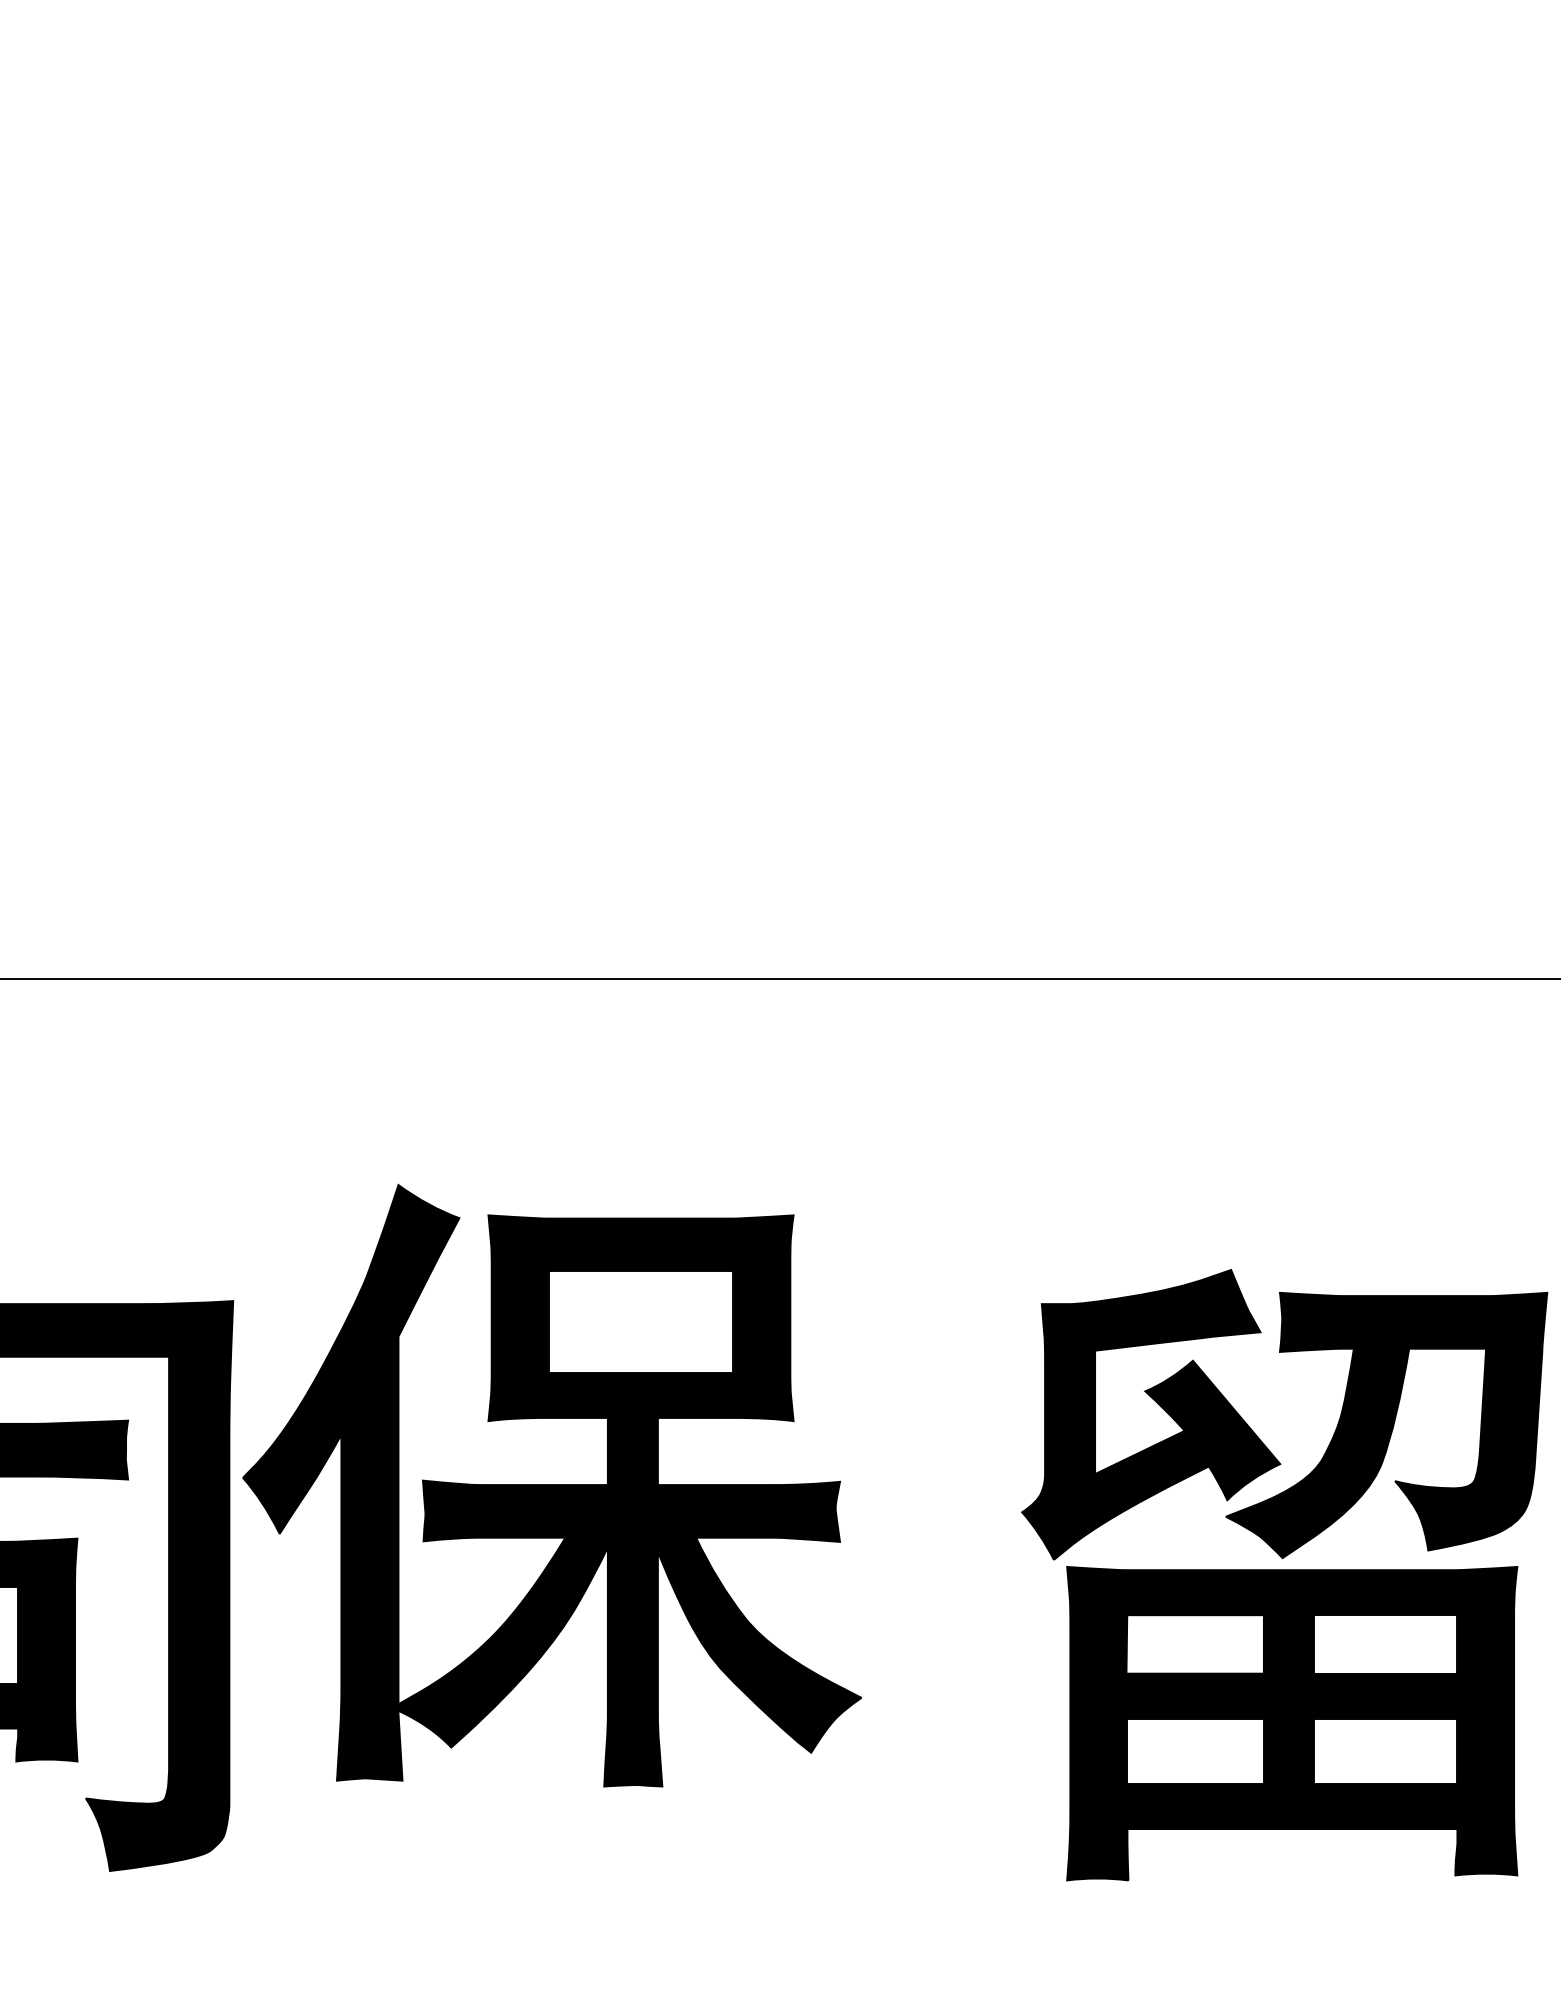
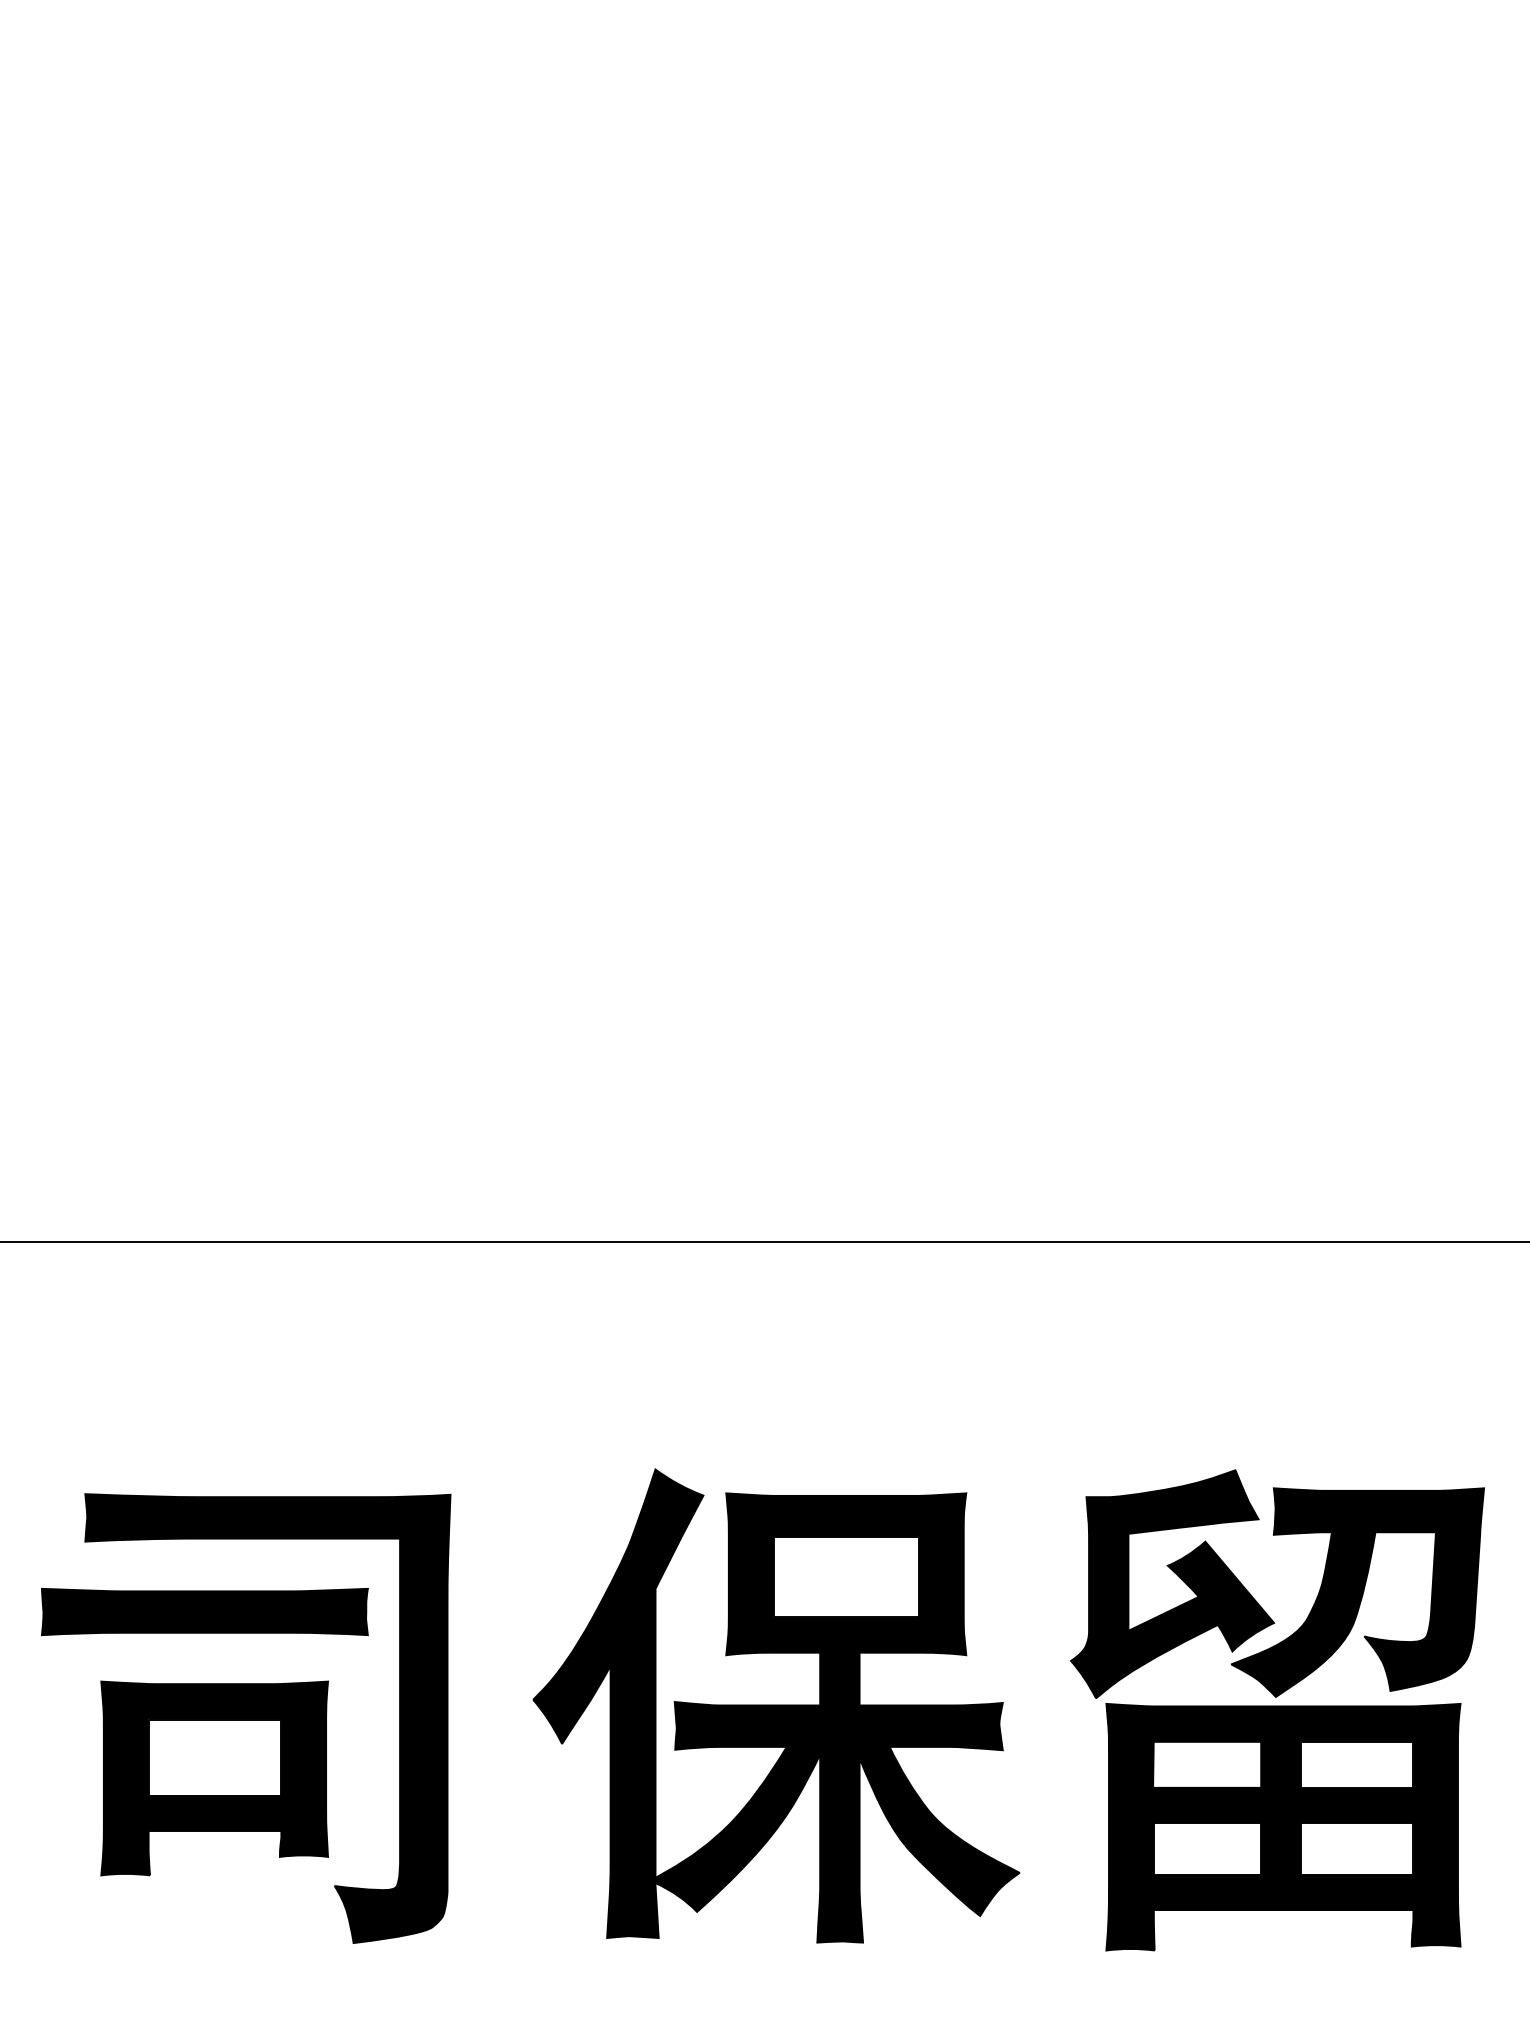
part: (552, 1485) -> (776, 1705), moved

